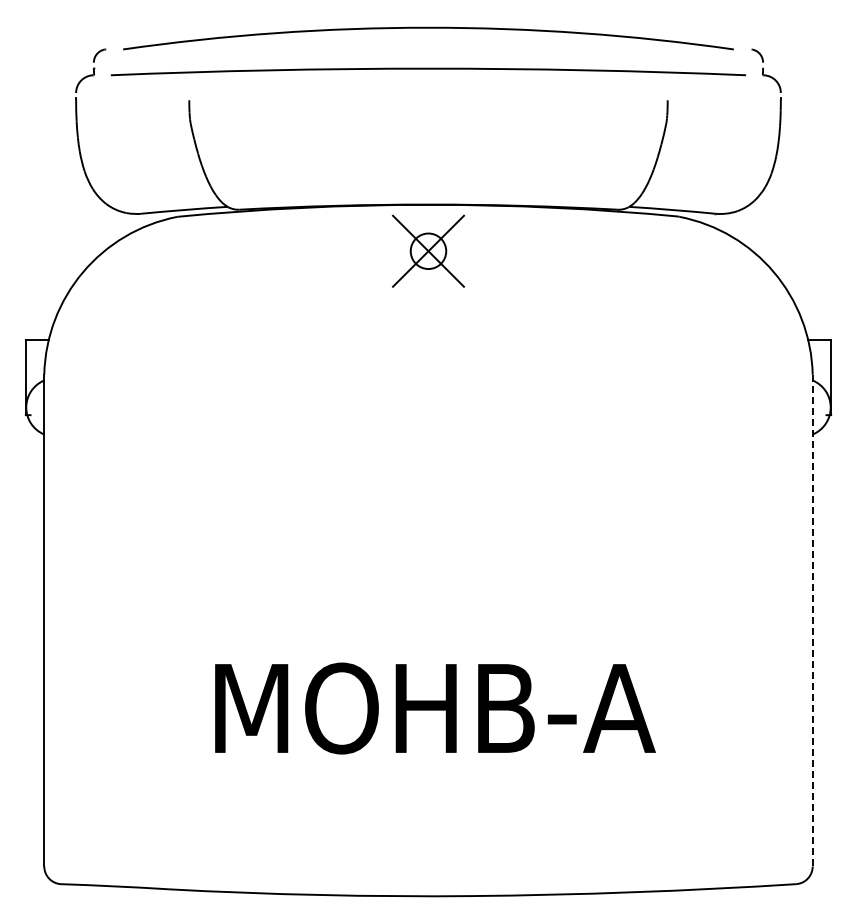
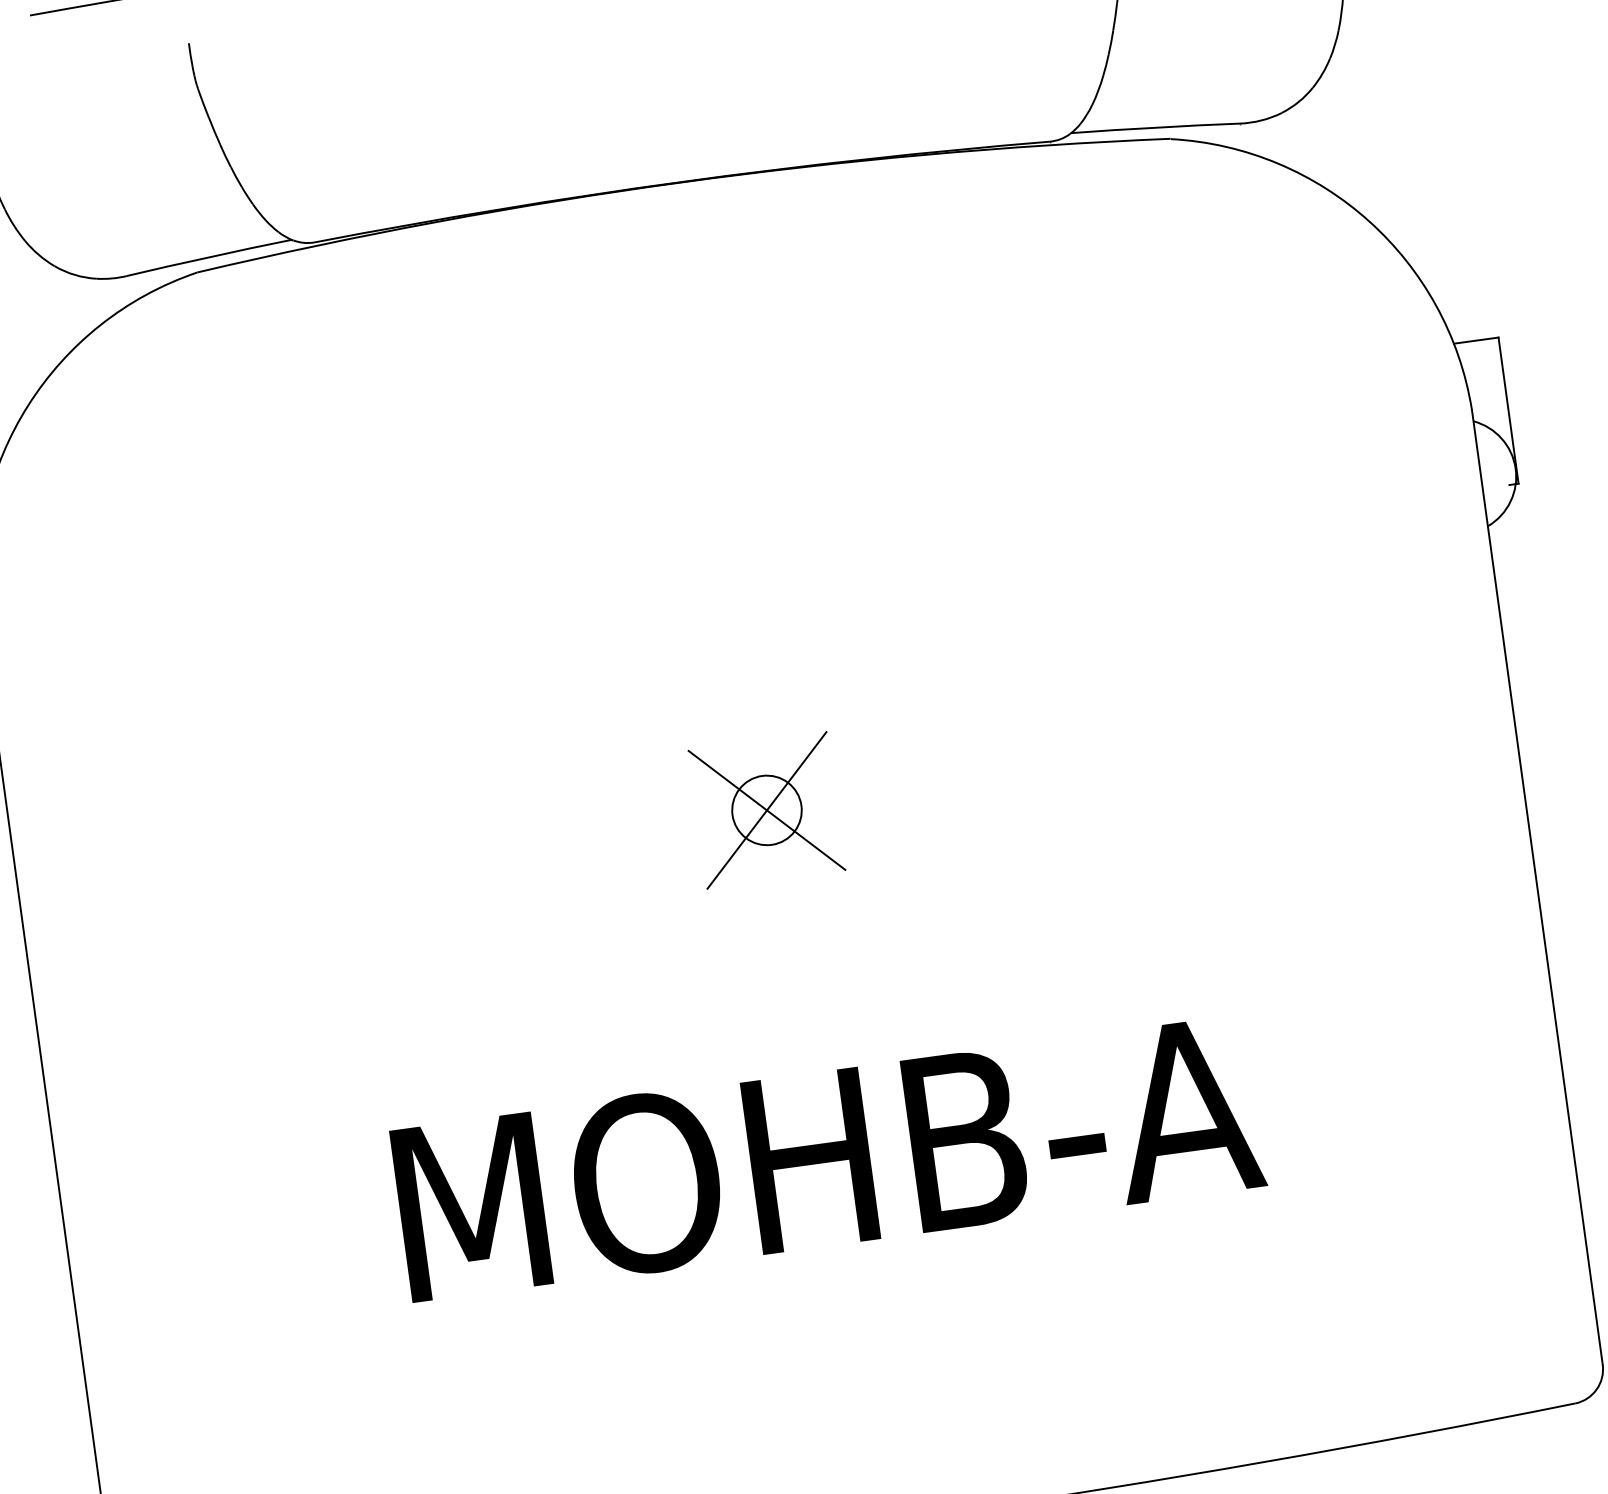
part: (428, 250) -> (766, 808), moved
line: (812, 620) -> (1536, 887), dashed -> solid

